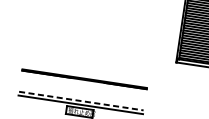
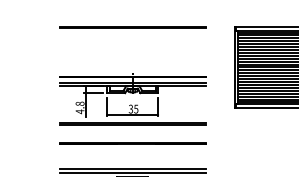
part: (89, 41) -> (132, 99), added
line: (81, 100) -> (132, 168), dashed -> solid

